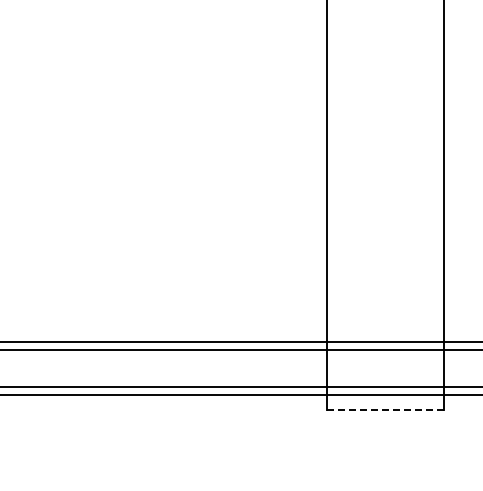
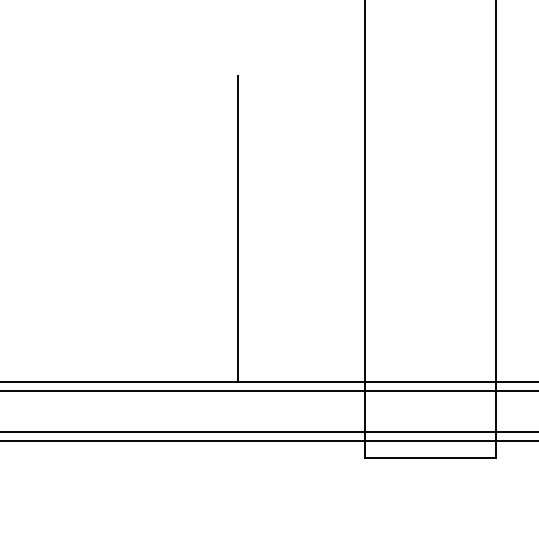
line: (213, 205) -> (238, 229), added
line: (385, 410) -> (430, 458), dashed -> solid

